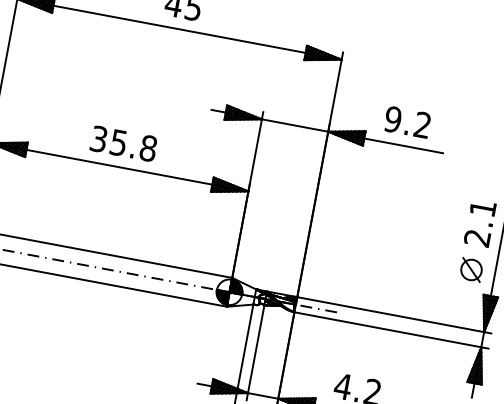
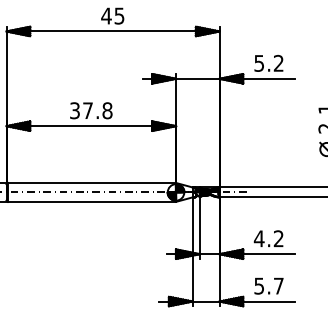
text: (393, 118) -> (259, 62), 9.2 -> 5.2
text: (118, 142) -> (87, 110), 35.8 -> 37.8

